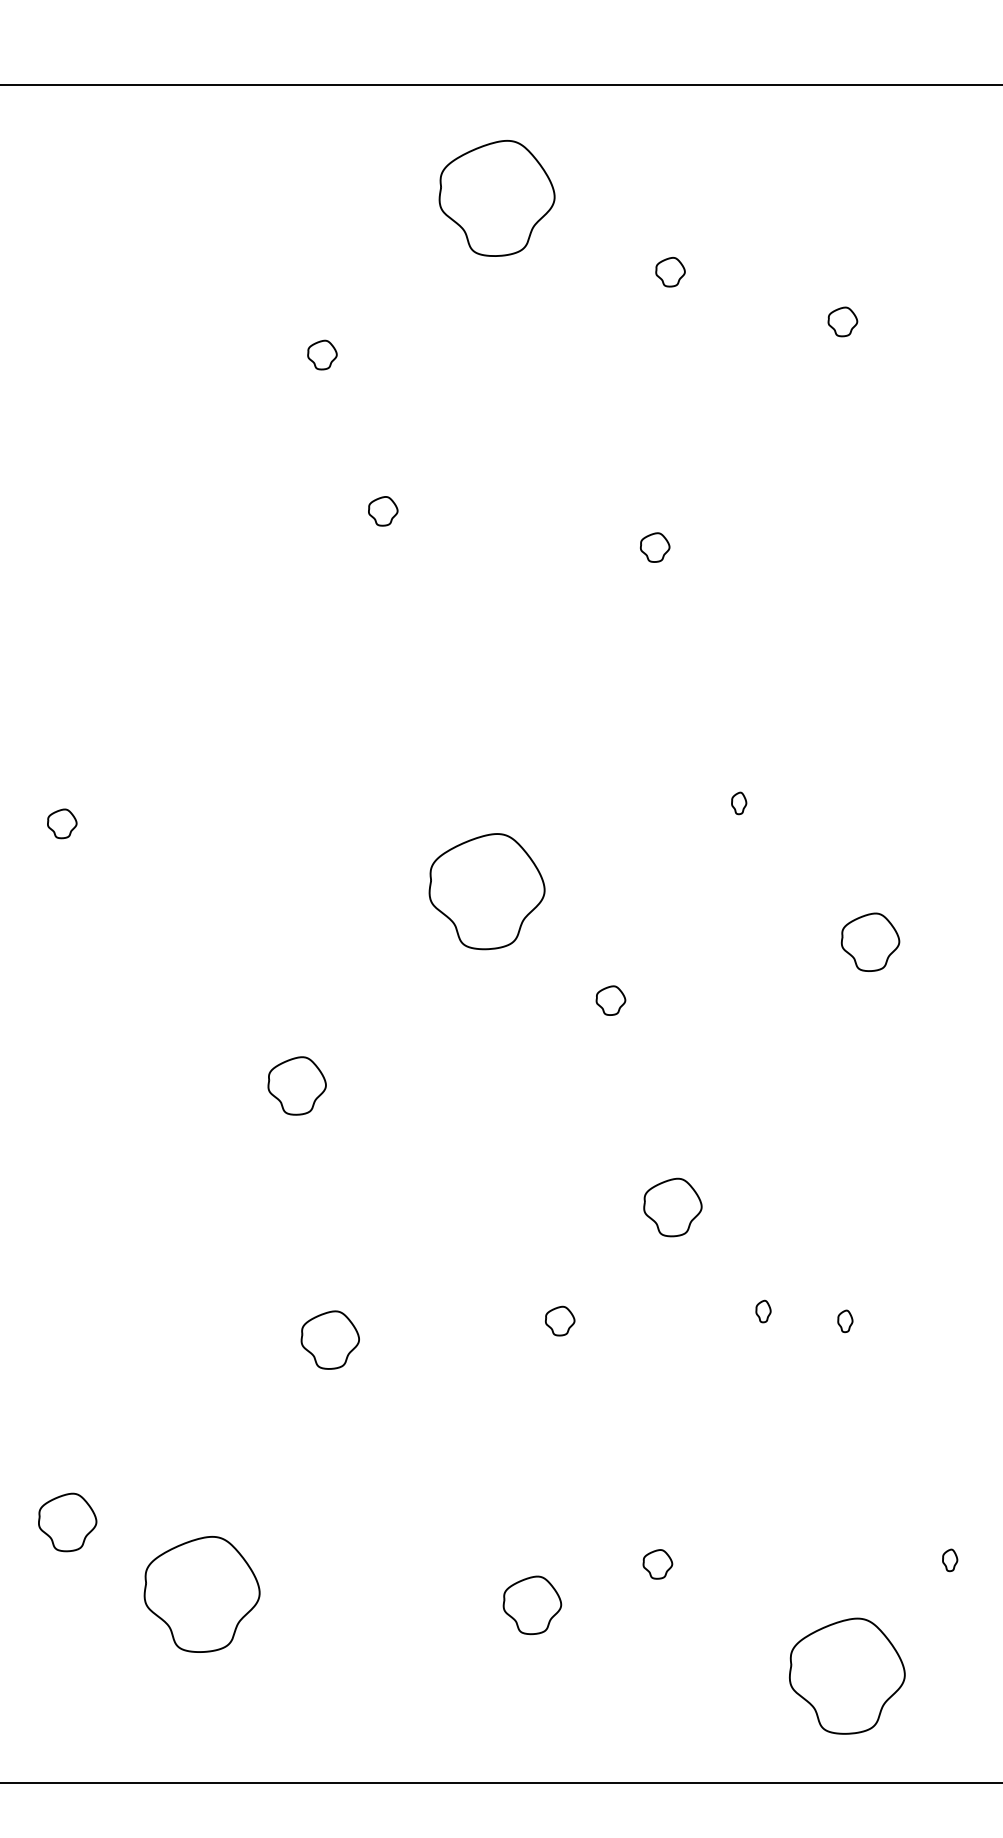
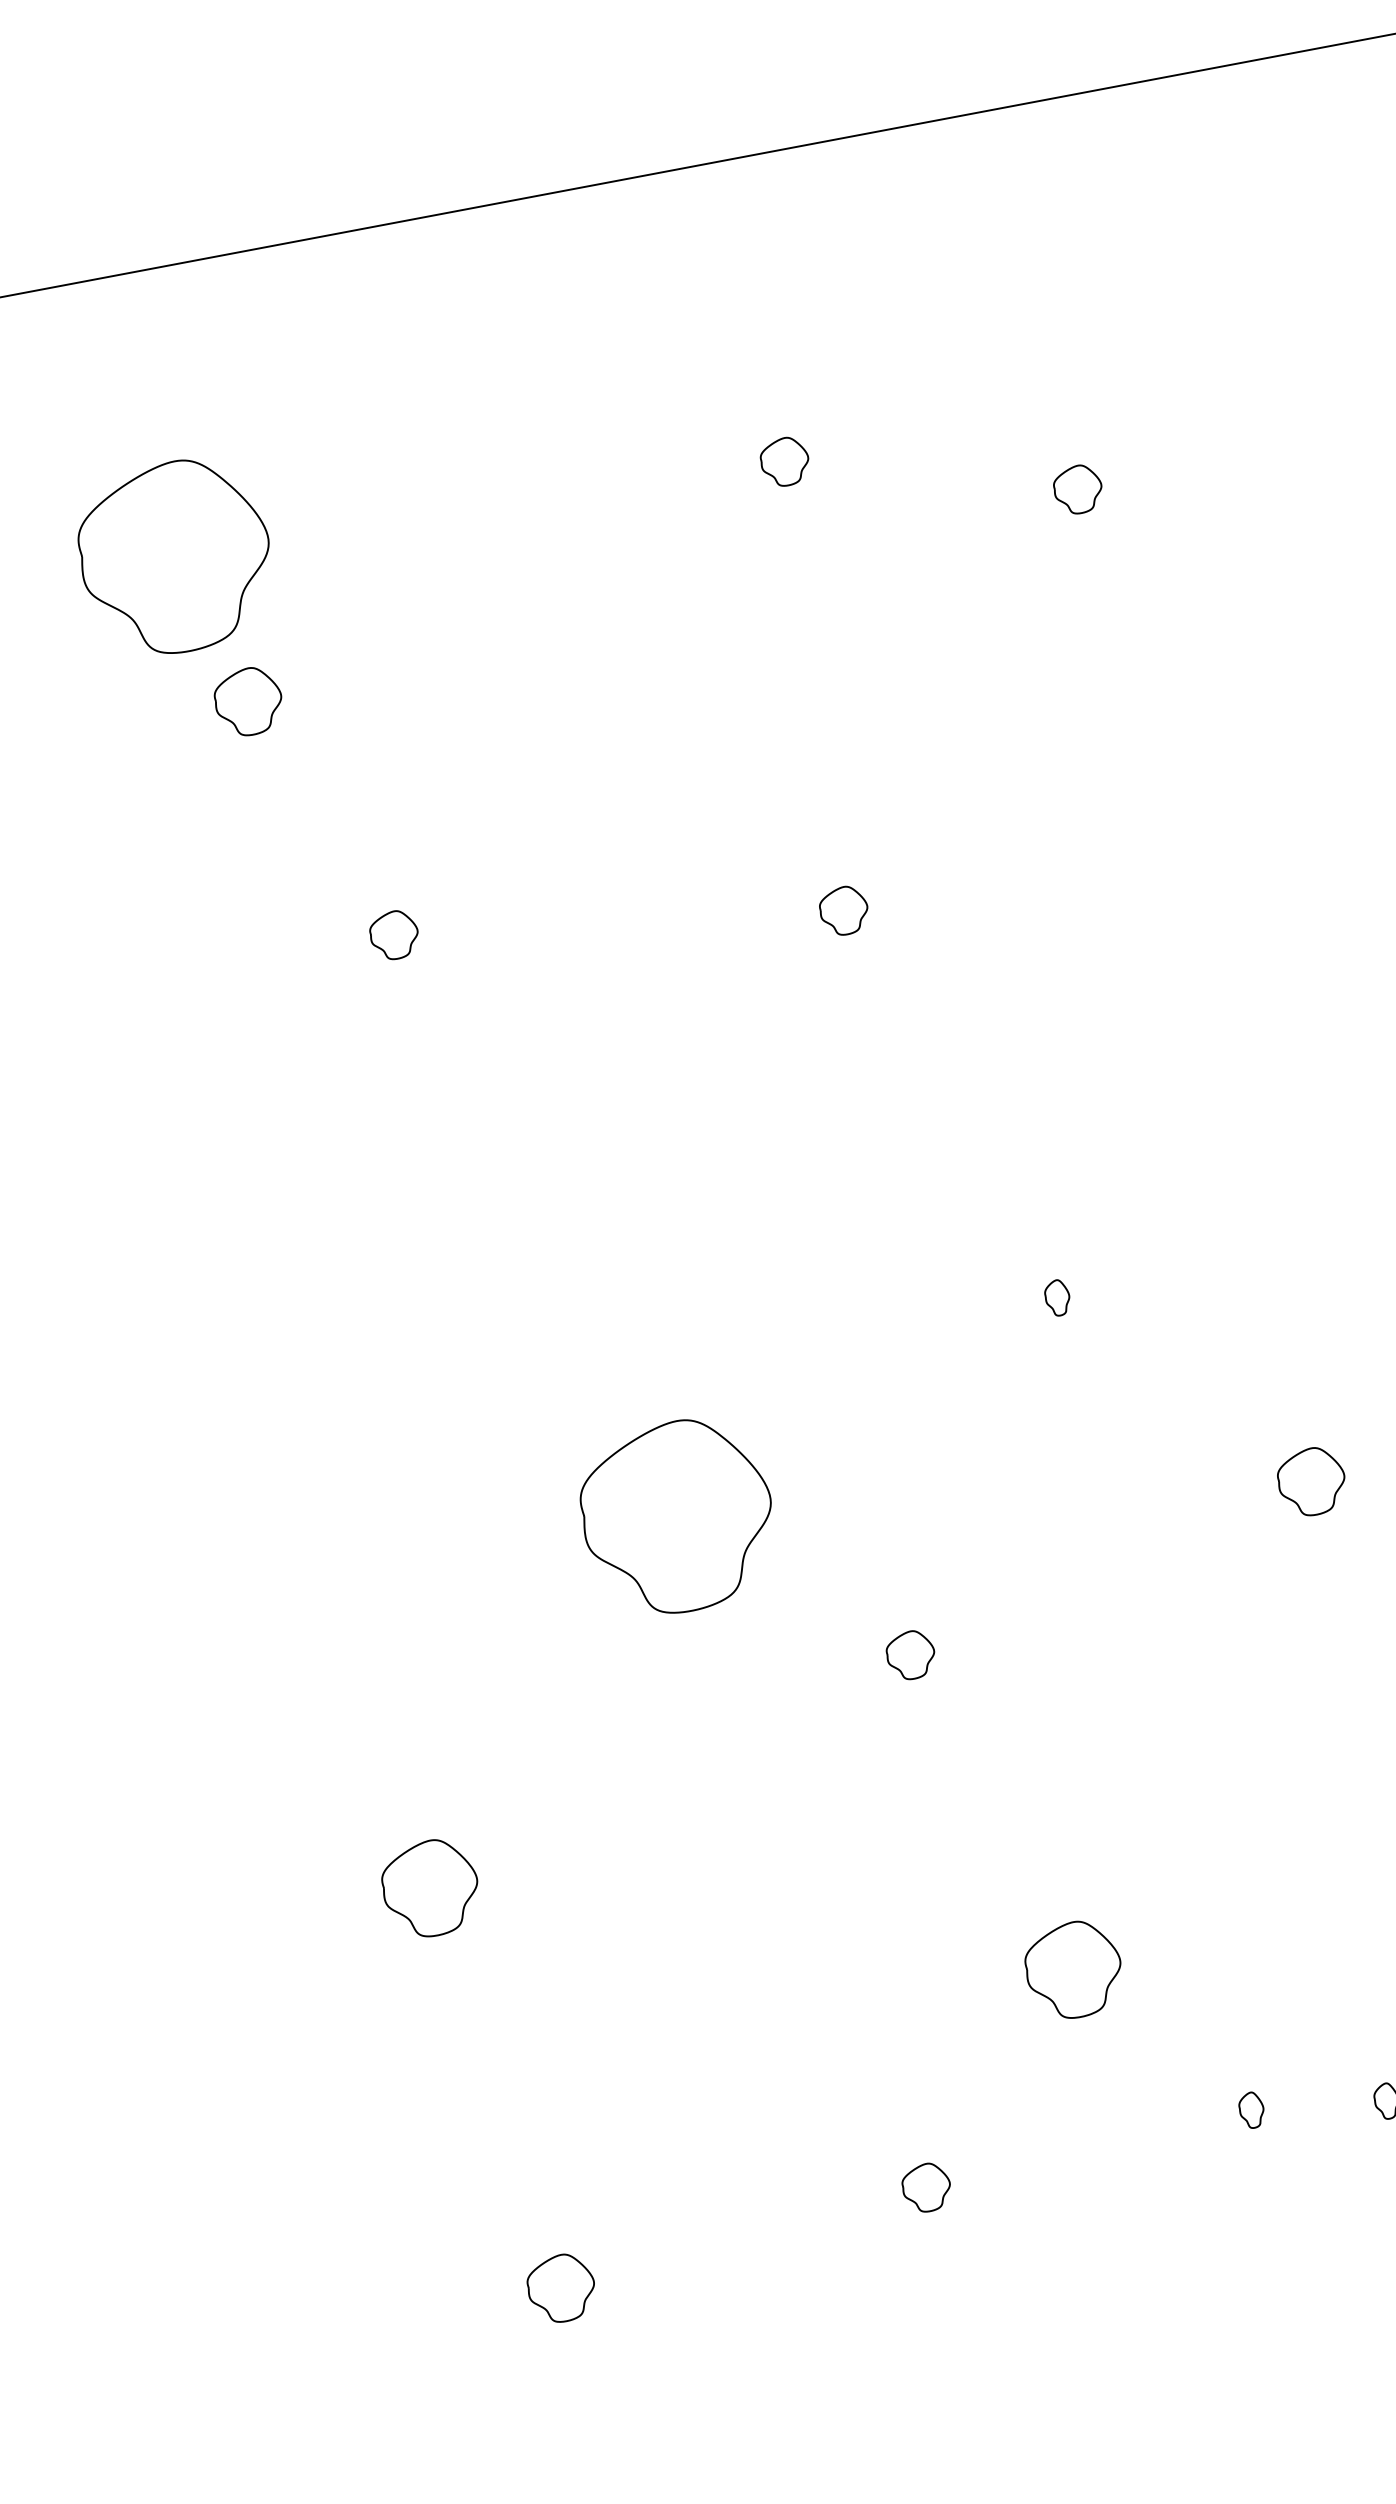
part: (496, 198) -> (174, 557), moved
part: (322, 354) -> (248, 700), size x1.4
part: (870, 941) -> (1311, 1480), size x0.7
part: (329, 1339) -> (560, 2287), size x0.7

